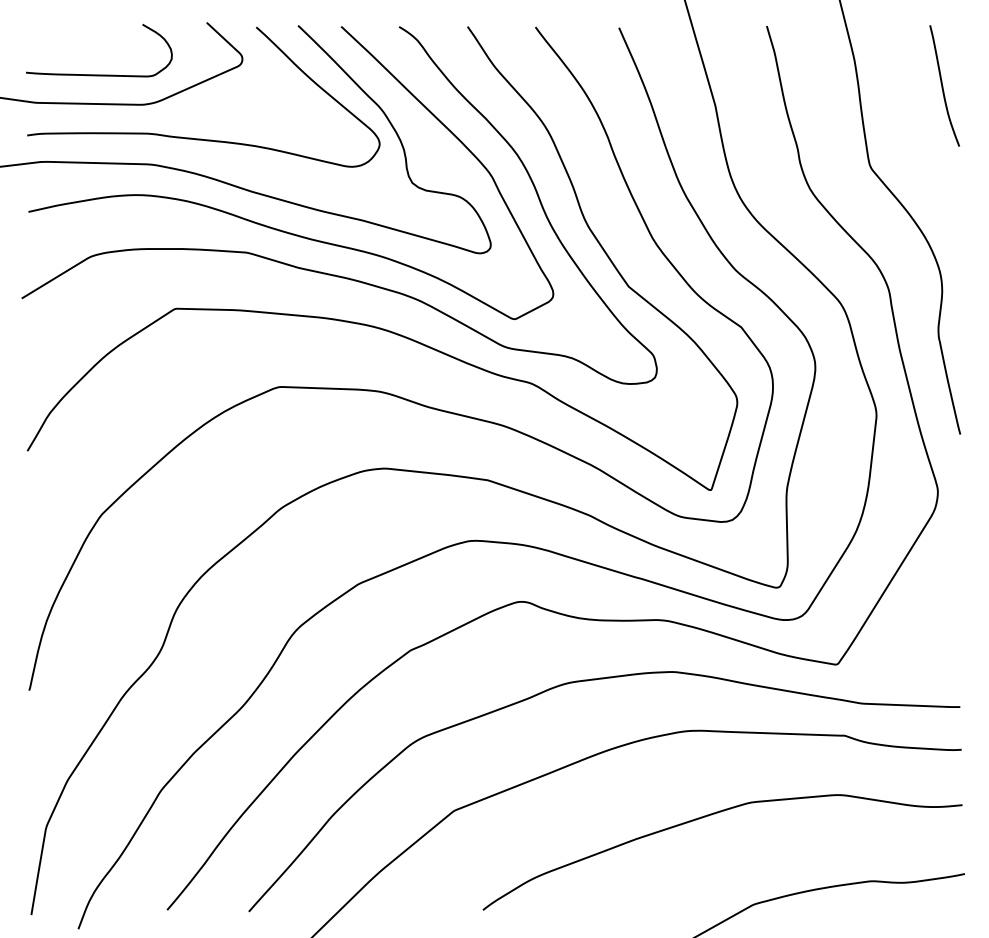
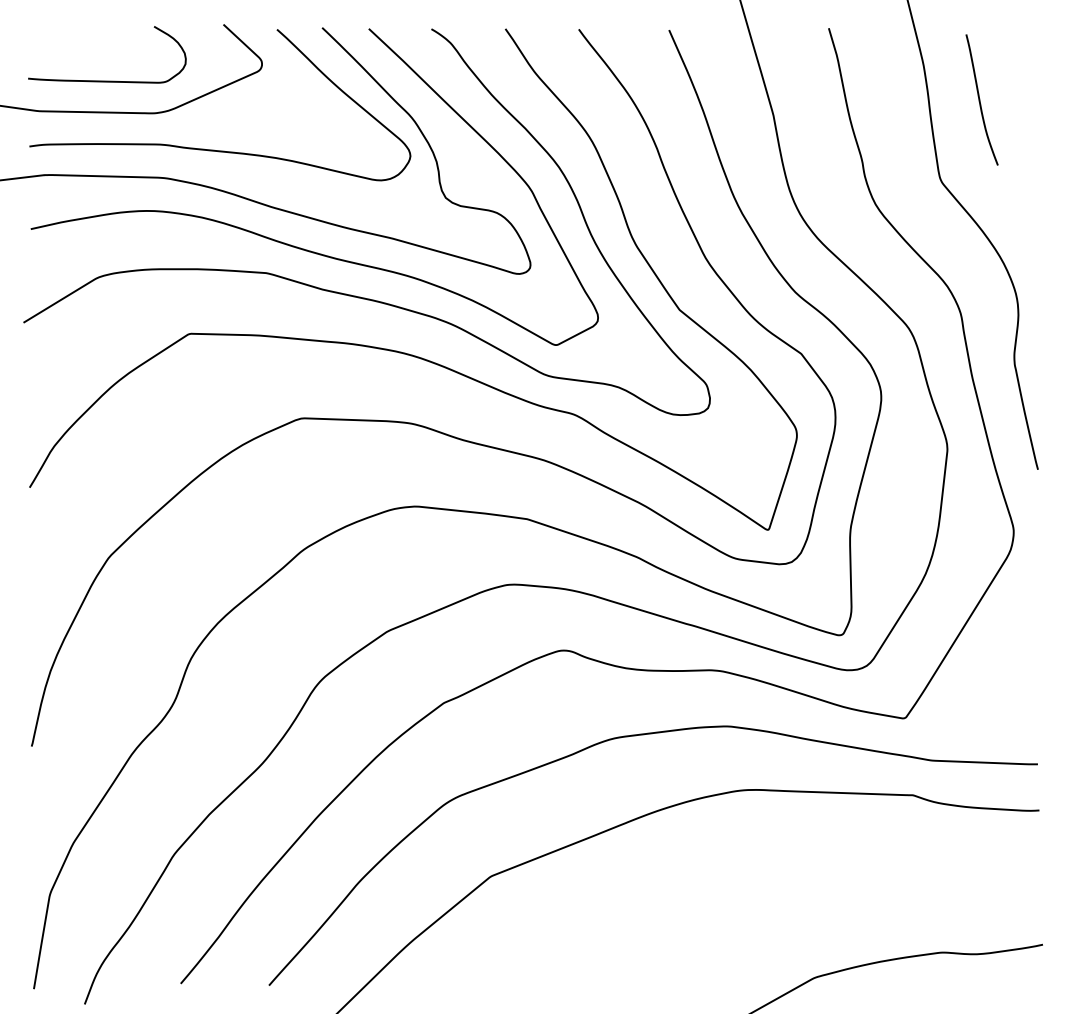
curve: (943, 85) -> (980, 99), moved
curve: (709, 816) -> (766, 882), removed

